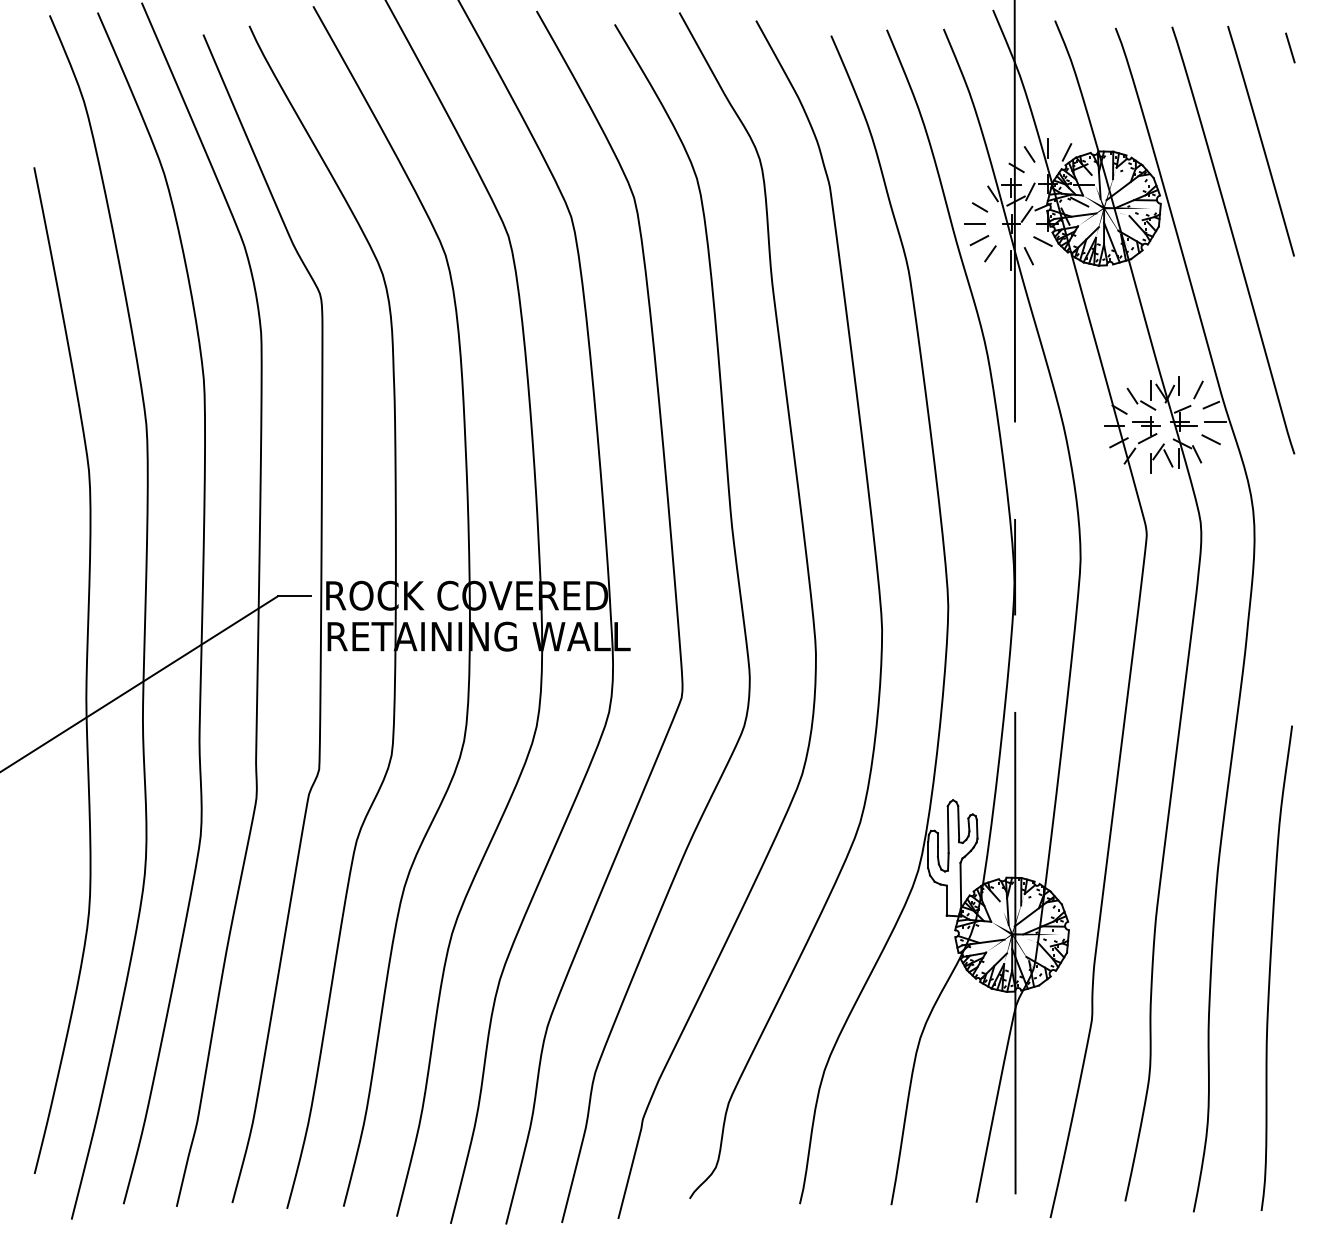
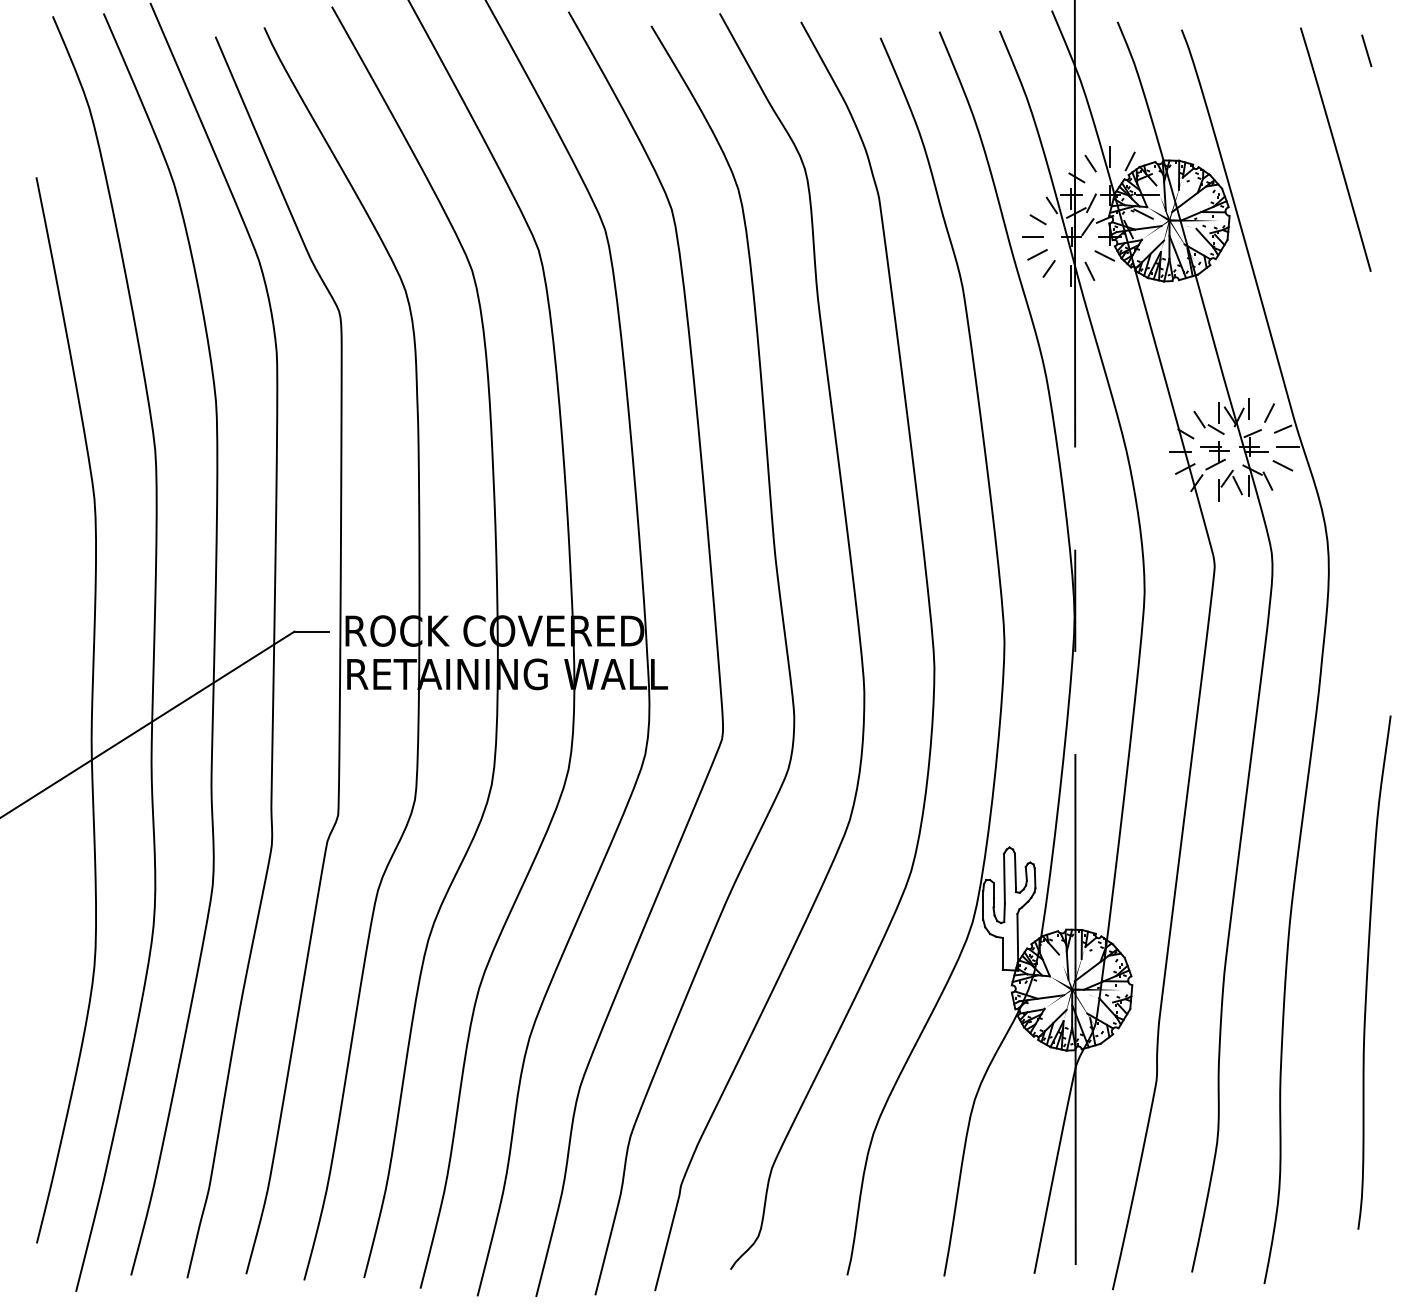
curve: (1233, 240) -> (1306, 254), removed
curve: (1271, 968) -> (1368, 972), moved

